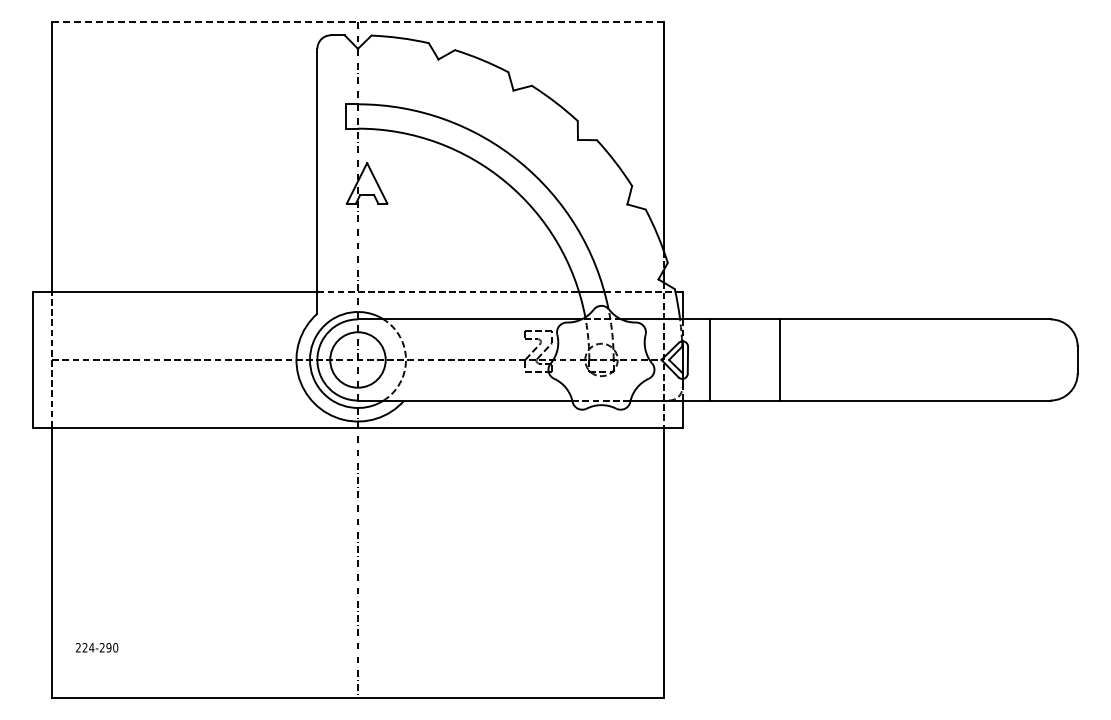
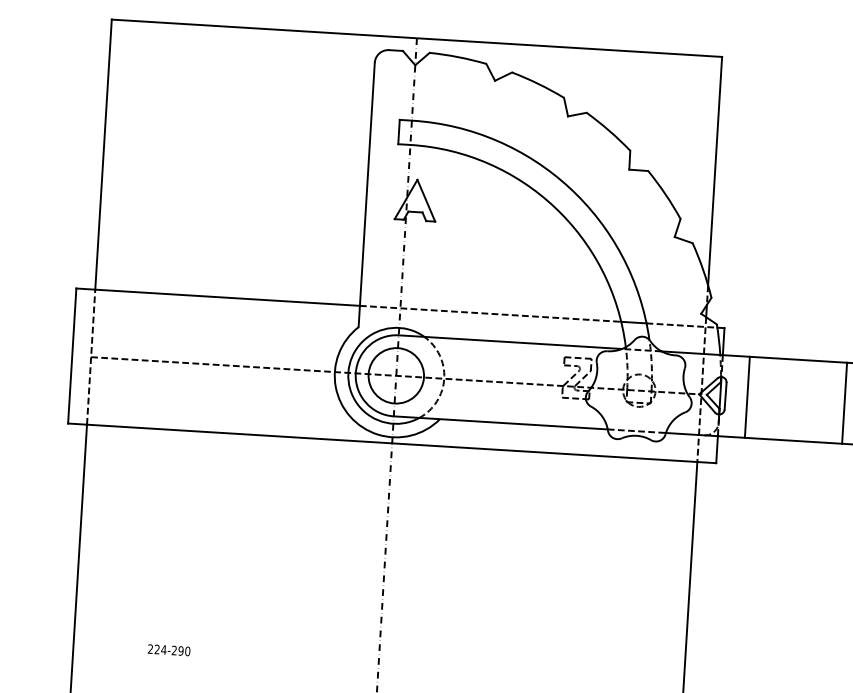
line: (357, 21) -> (416, 37), dashed -> solid
line: (780, 359) -> (845, 402), moved
text: (97, 647) -> (169, 650), moved

